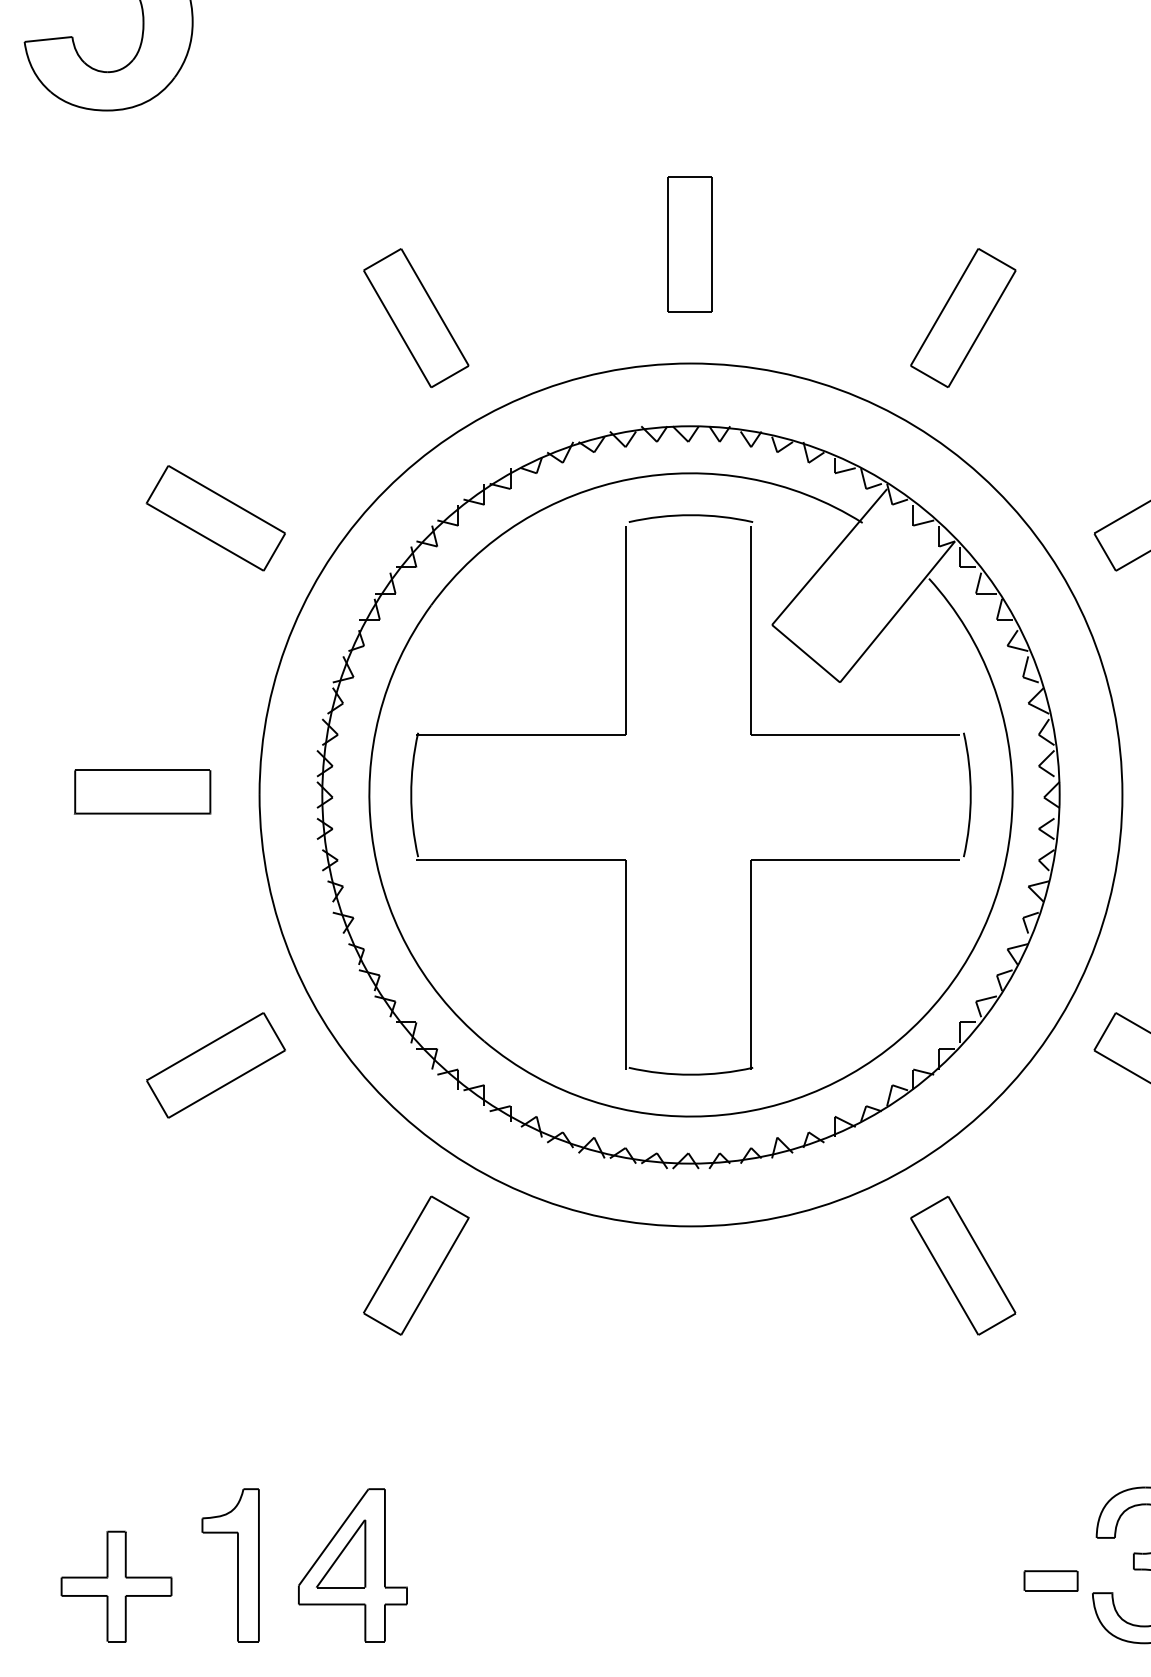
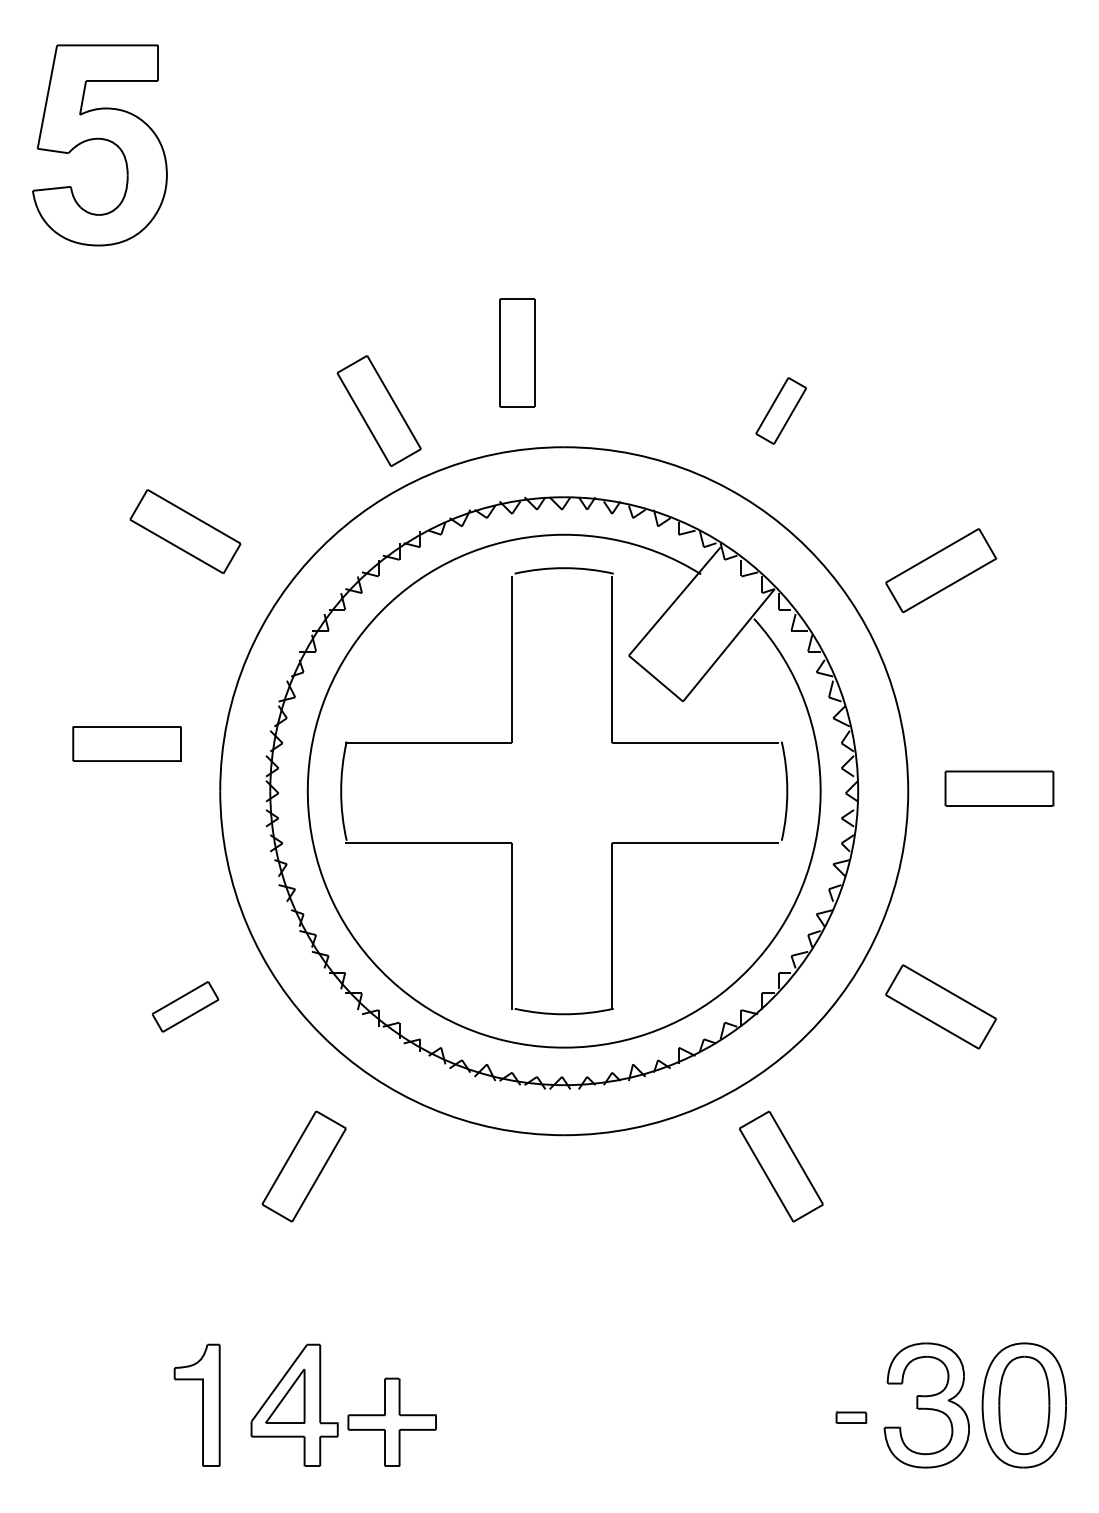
part: (690, 244) -> (517, 352), moved
part: (415, 317) -> (378, 410), moved
part: (962, 317) -> (780, 410), size x0.6
part: (215, 518) -> (185, 531), moved
part: (141, 791) -> (126, 743), moved
part: (215, 1064) -> (185, 1006), size x0.6
part: (415, 1265) -> (303, 1166), moved
part: (1051, 1580) -> (851, 1417), size x0.7
part: (115, 1586) -> (391, 1422), moved

